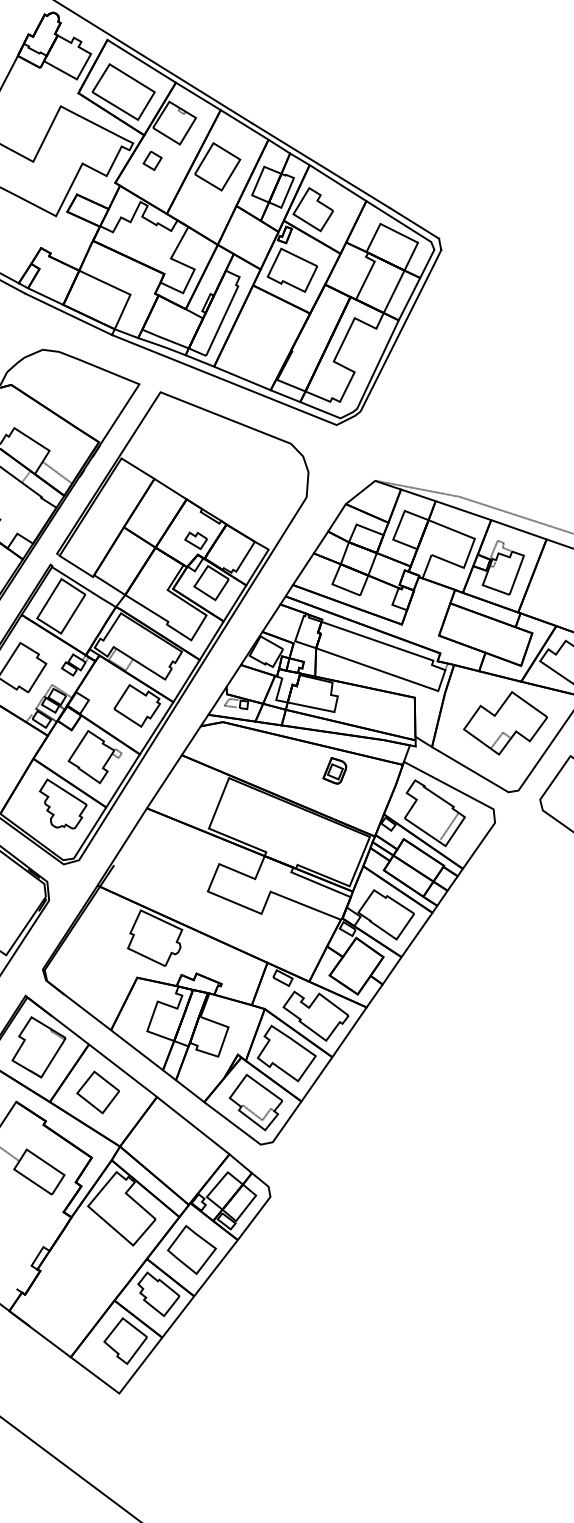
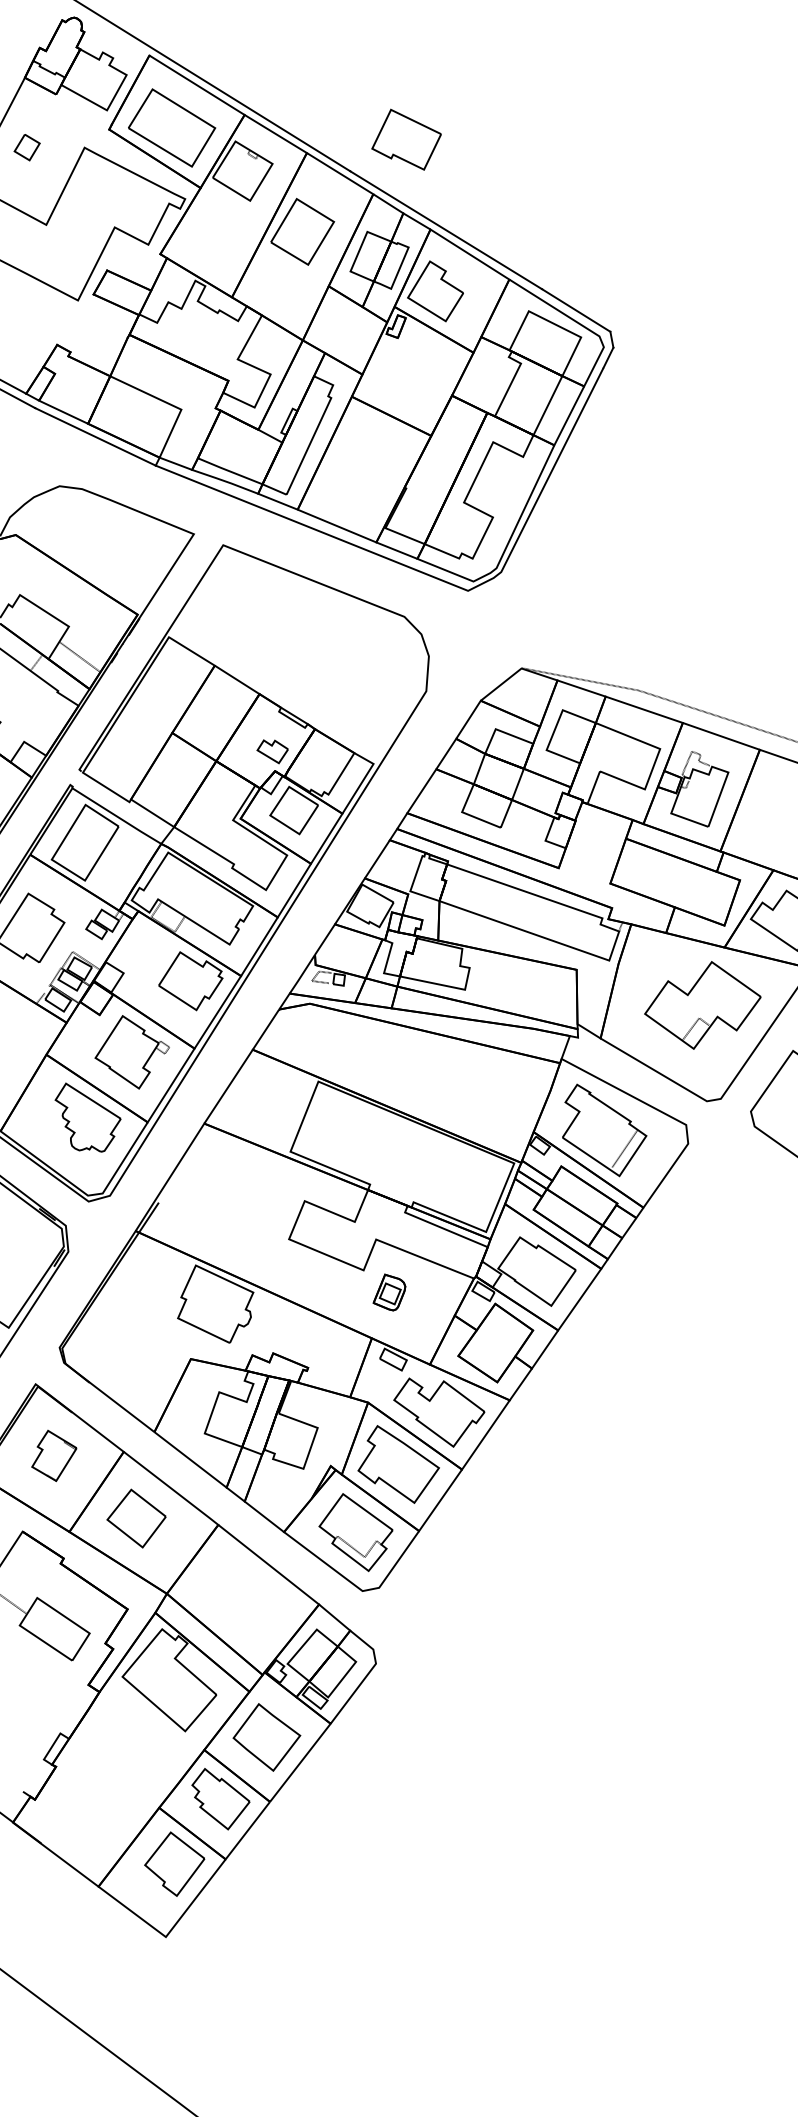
part: (152, 160) -> (26, 147), moved
part: (292, 270) -> (406, 139), moved
part: (334, 770) -> (389, 1292), moved
part: (39, 1047) -> (54, 1455), size x0.6

